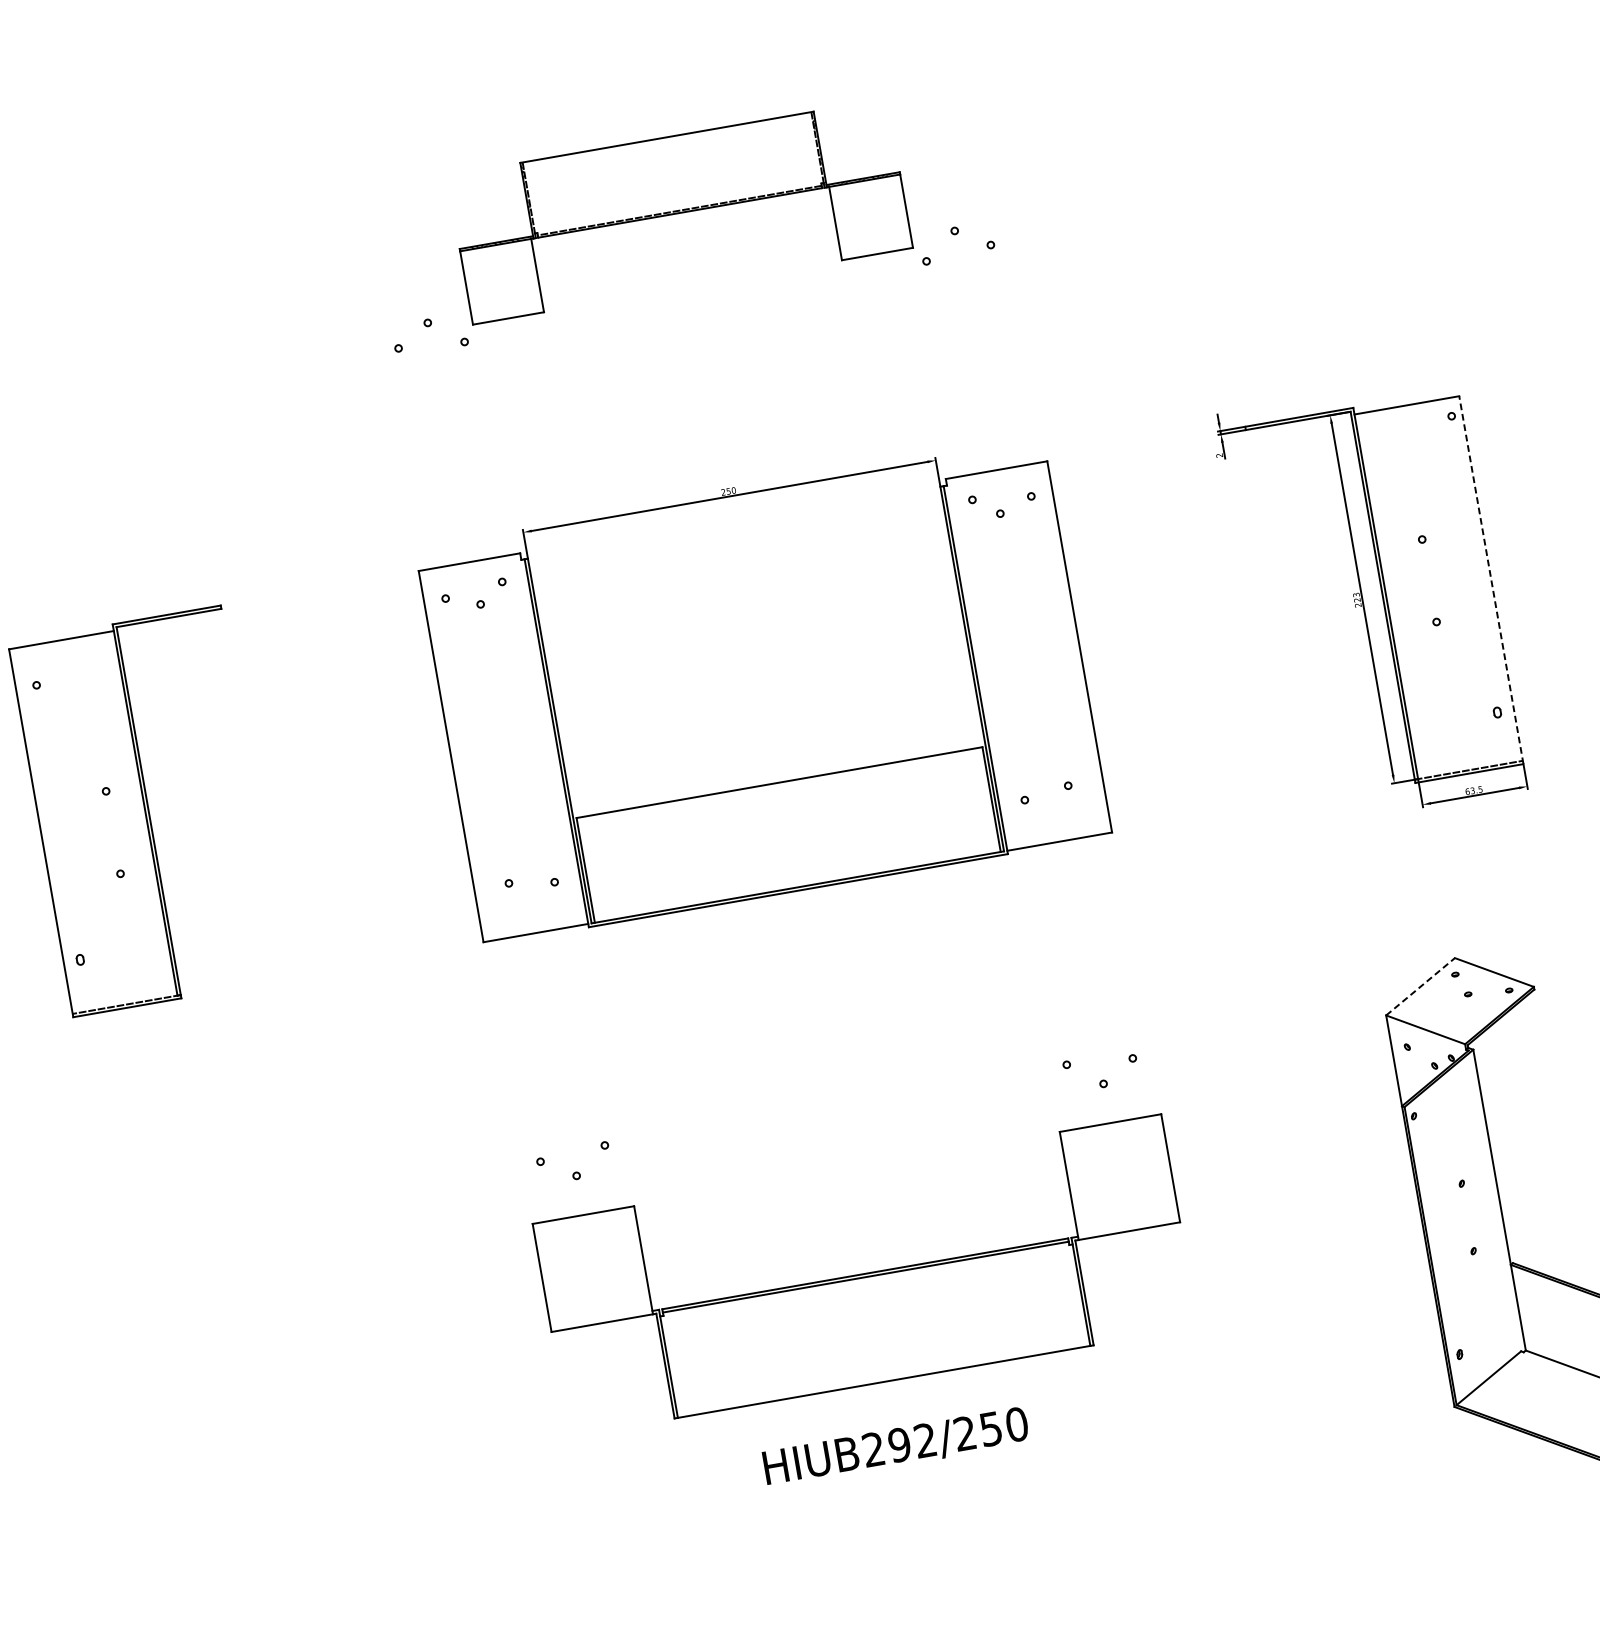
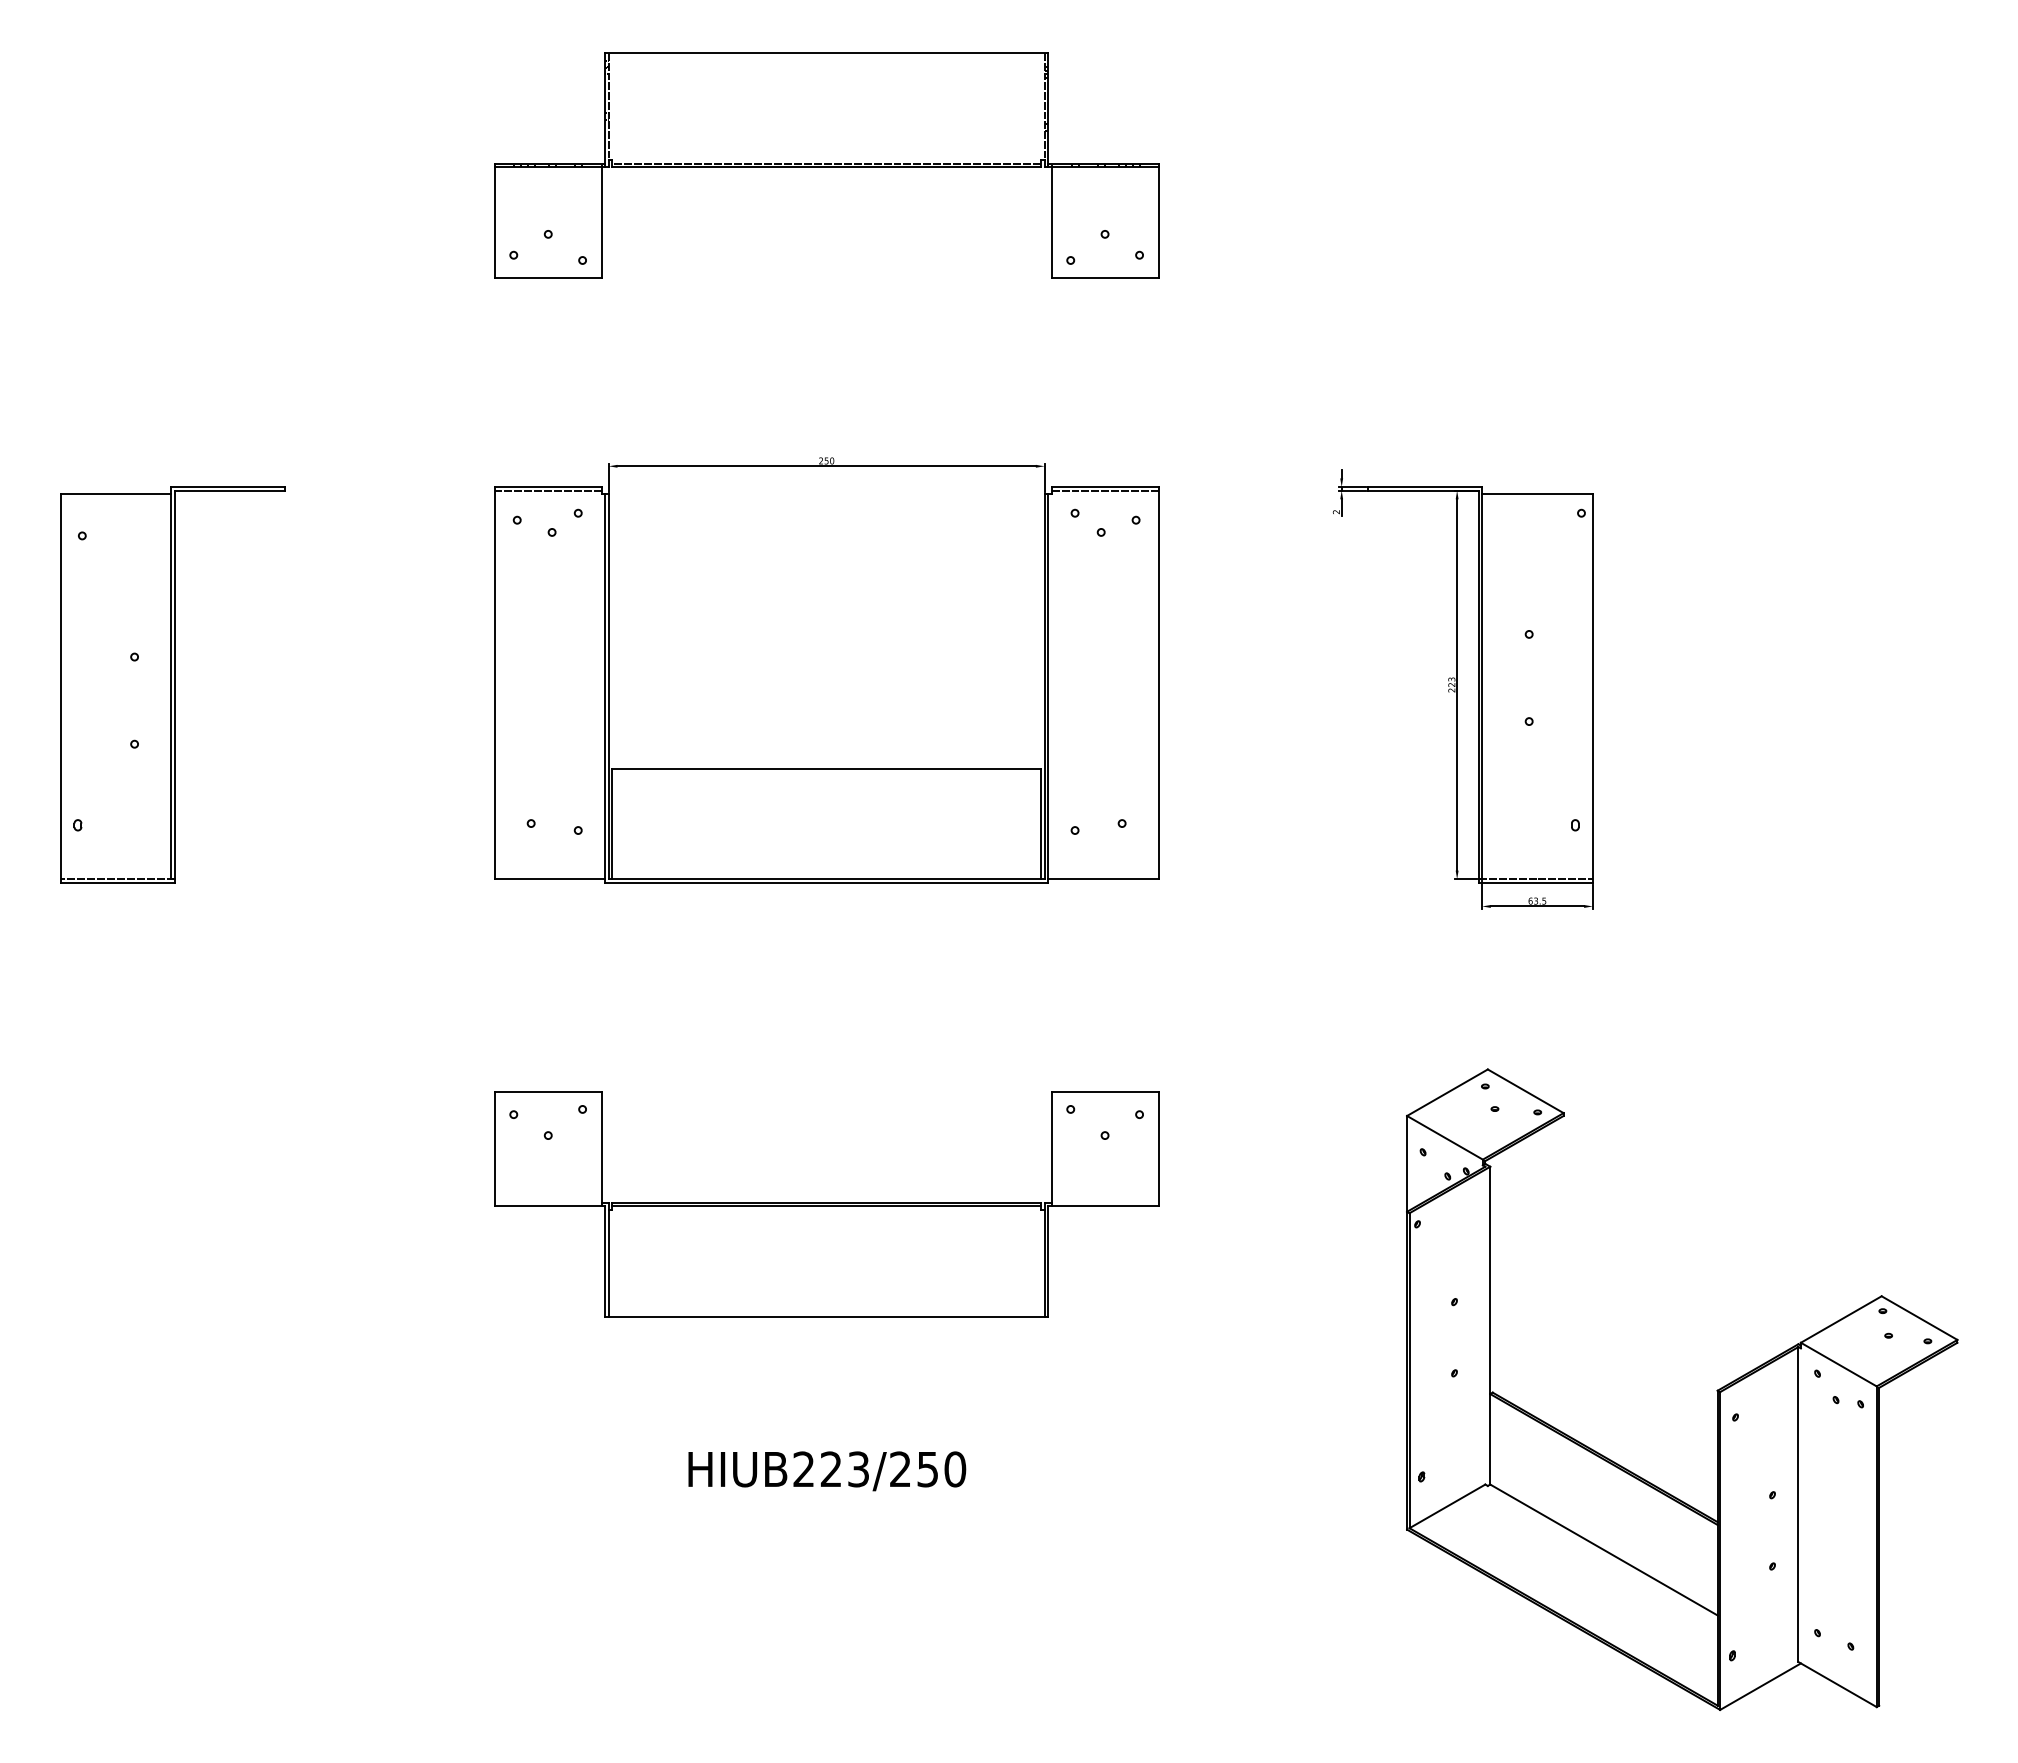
part: (679, 211) -> (826, 165), size x1.43
line: (996, 473) -> (1104, 490), added
line: (469, 565) -> (547, 490), added
line: (1490, 579) -> (1592, 687), dashed -> solid
line: (1420, 986) -> (1447, 1092), dashed -> solid
part: (865, 1275) -> (826, 1204), moved
text: (912, 1442) -> (844, 1469), HIUB292/250 -> HIUB223/250

